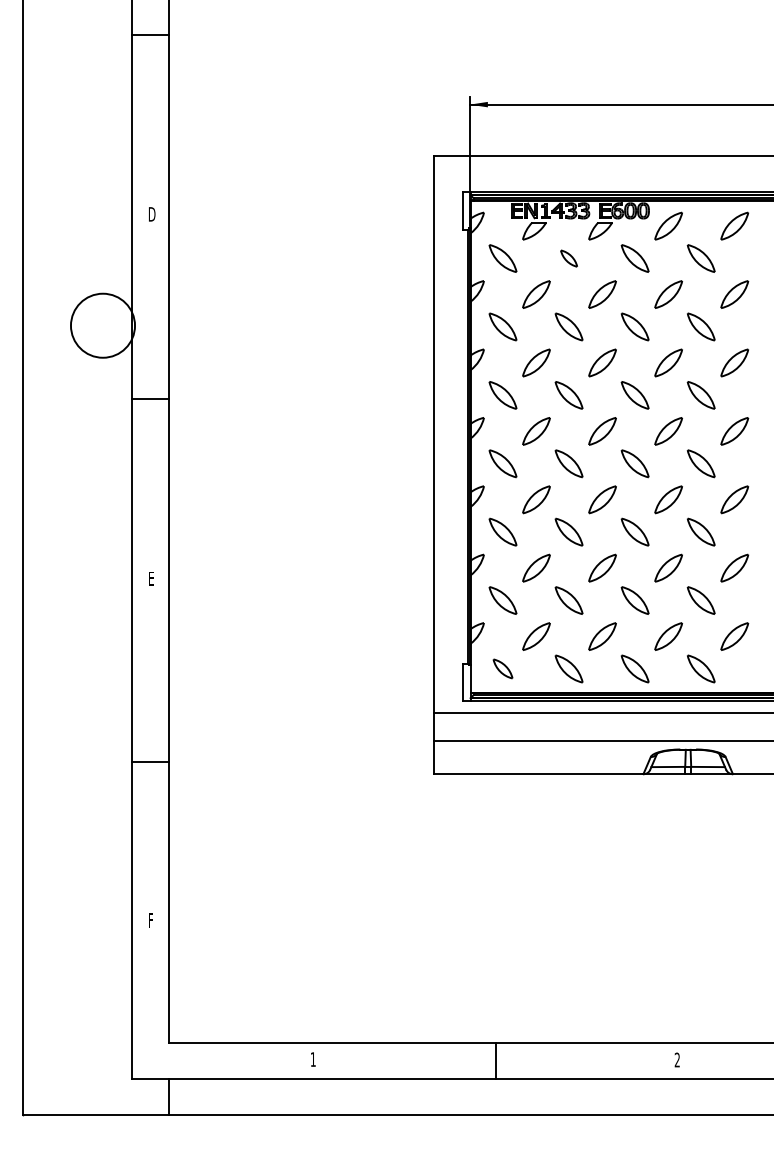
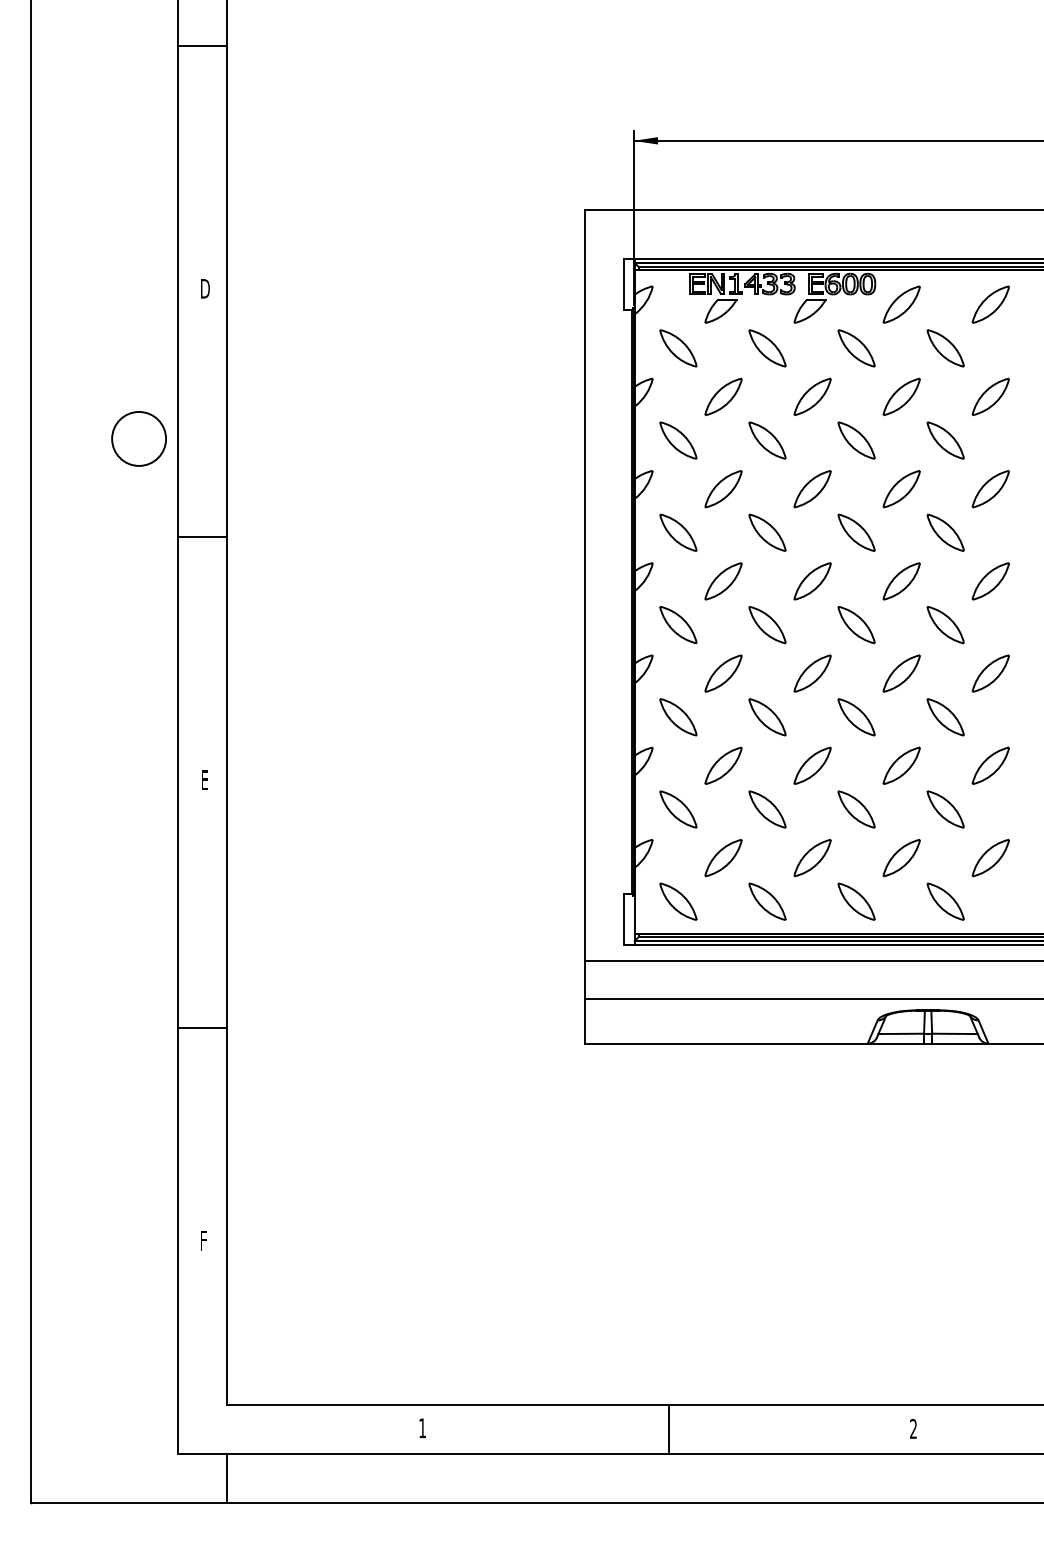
part: (569, 258) -> (767, 348), size x1.67
circle: (103, 325) -> (139, 438), size x0.62
part: (503, 668) -> (678, 901), size x1.43

